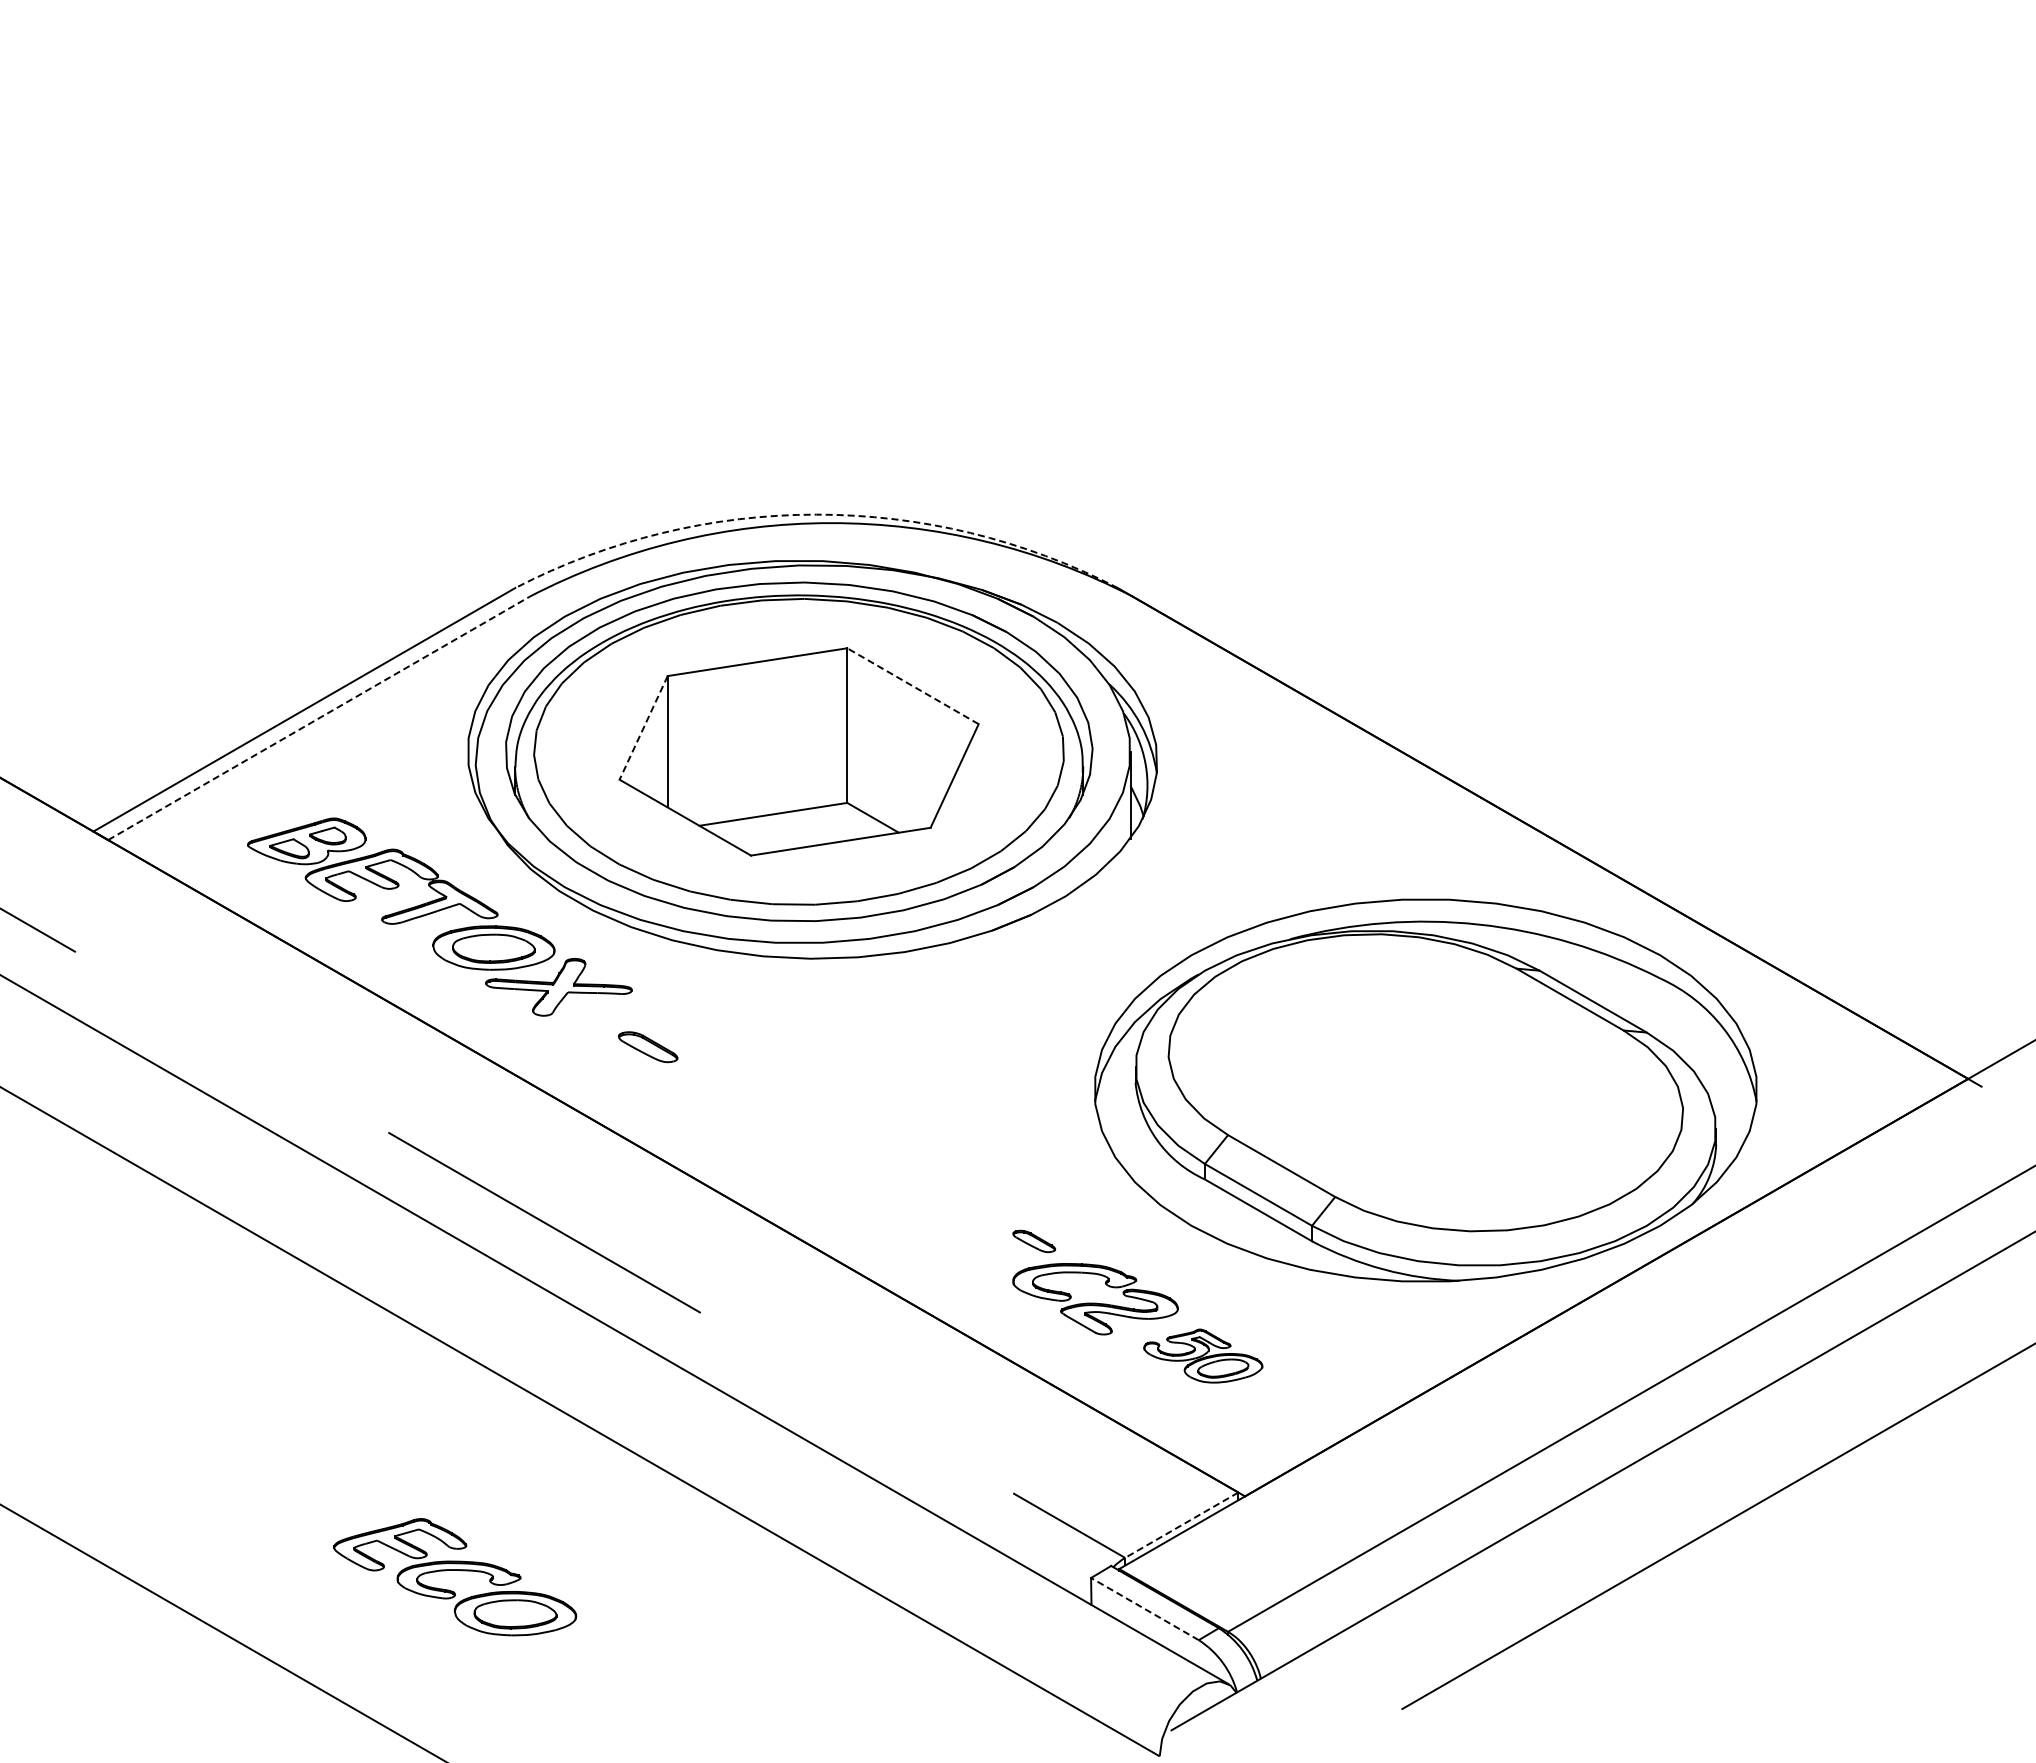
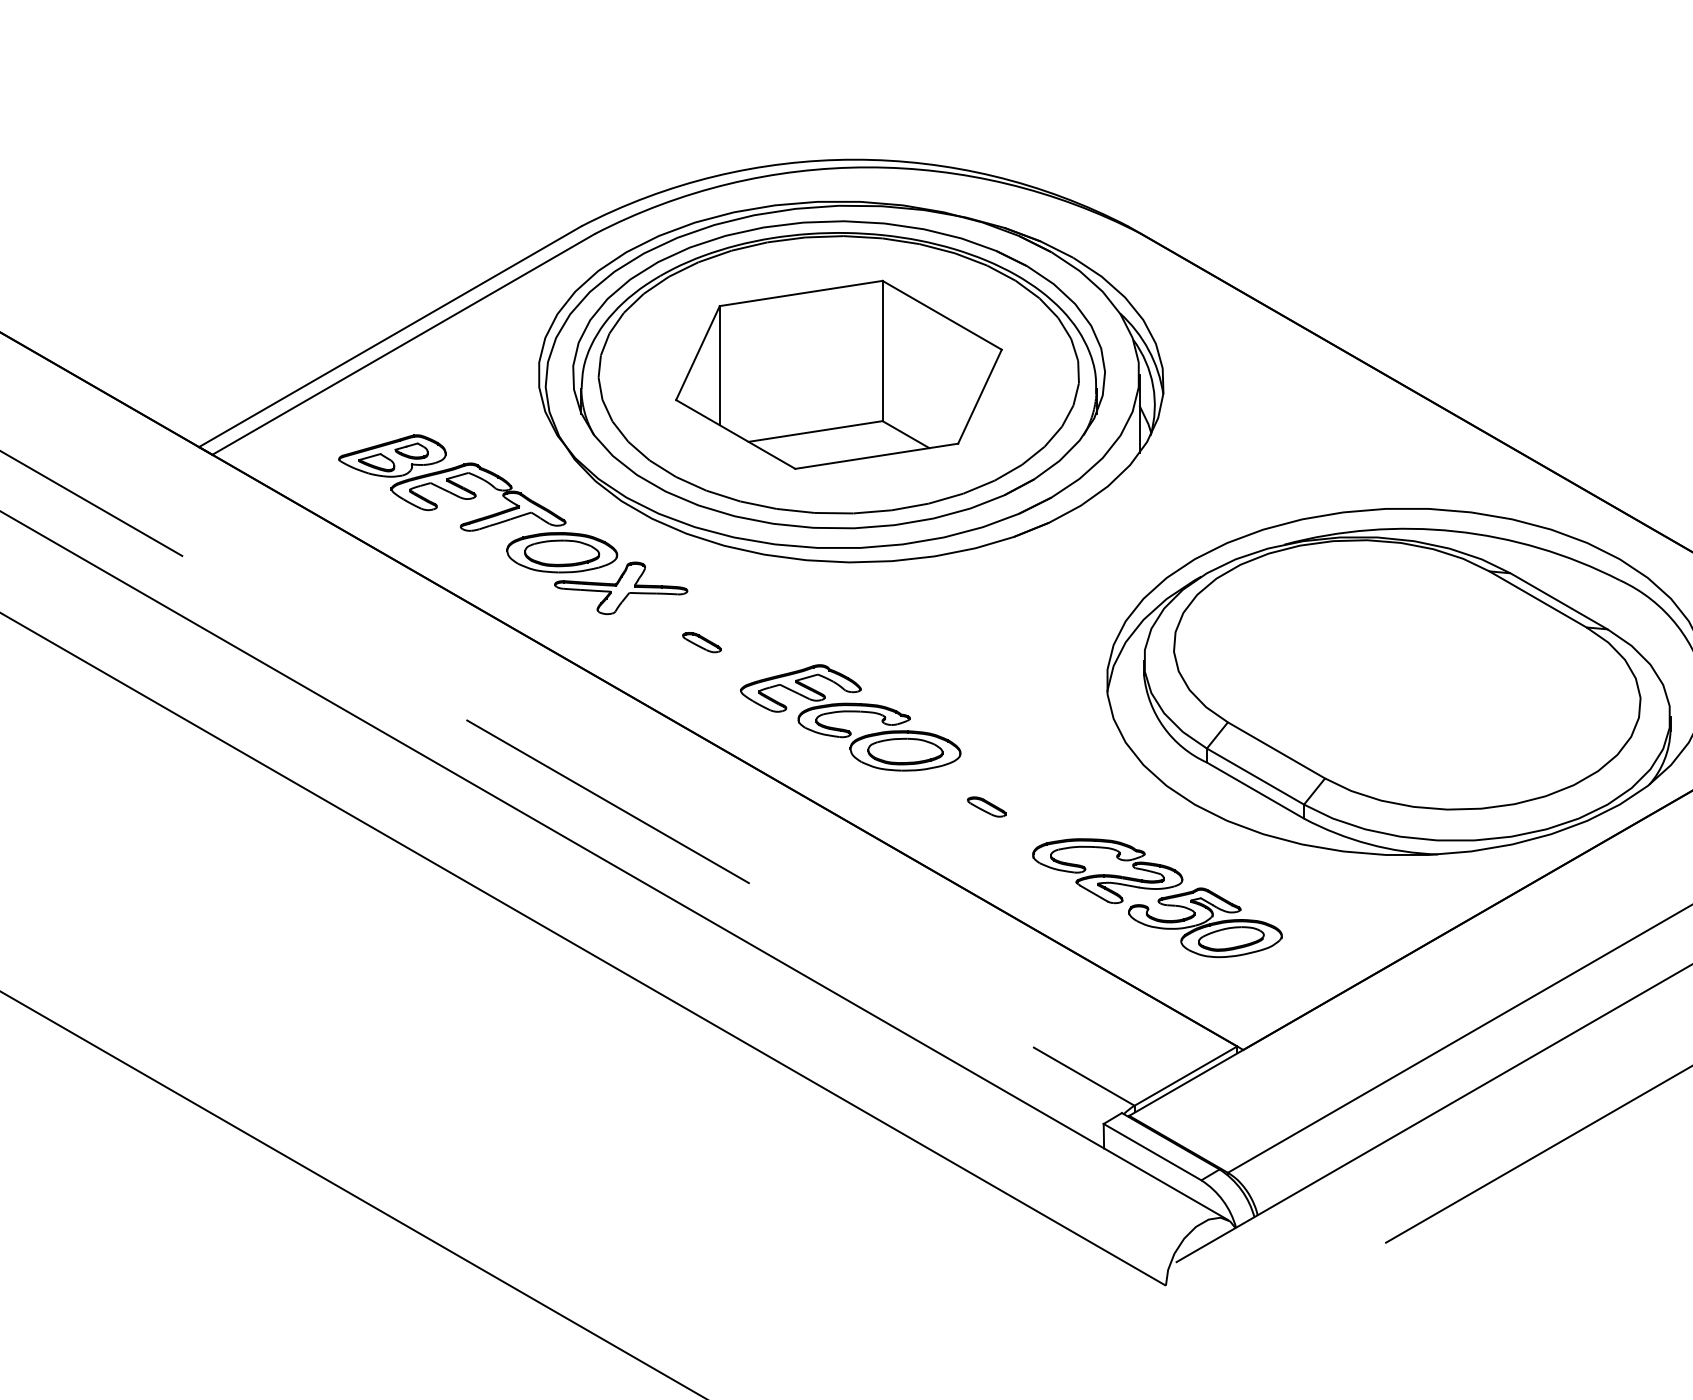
arc: (816, 514) -> (854, 159), dashed -> solid
line: (912, 686) -> (941, 315), dashed -> solid
line: (319, 718) -> (404, 344), dashed -> solid
line: (643, 728) -> (697, 353), dashed -> solid
part: (647, 1046) -> (701, 642), size x0.71
part: (1034, 1241) -> (987, 807), moved
part: (1203, 1355) -> (1205, 922), size x1.43
line: (1181, 1525) -> (1185, 1076), dashed -> solid
part: (455, 1570) -> (851, 711), moved
line: (1144, 1608) -> (1152, 1151), dashed -> solid

